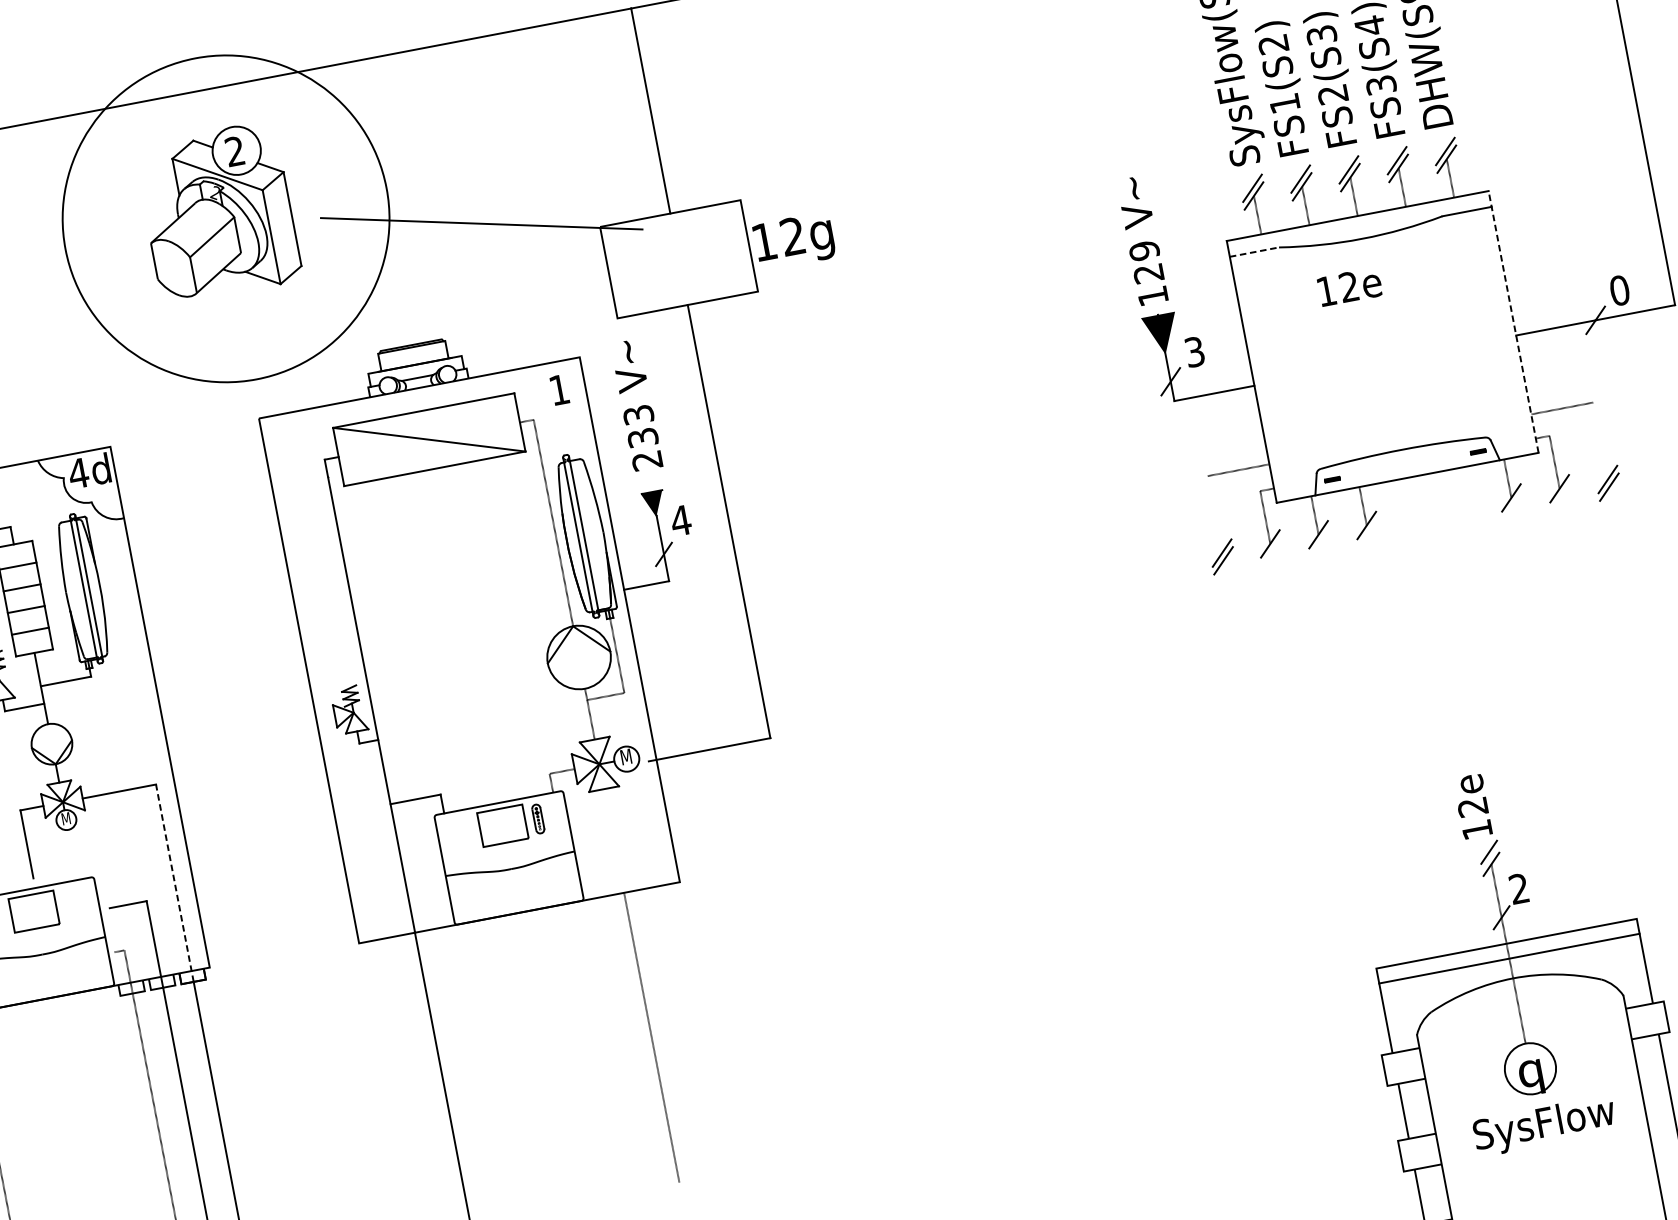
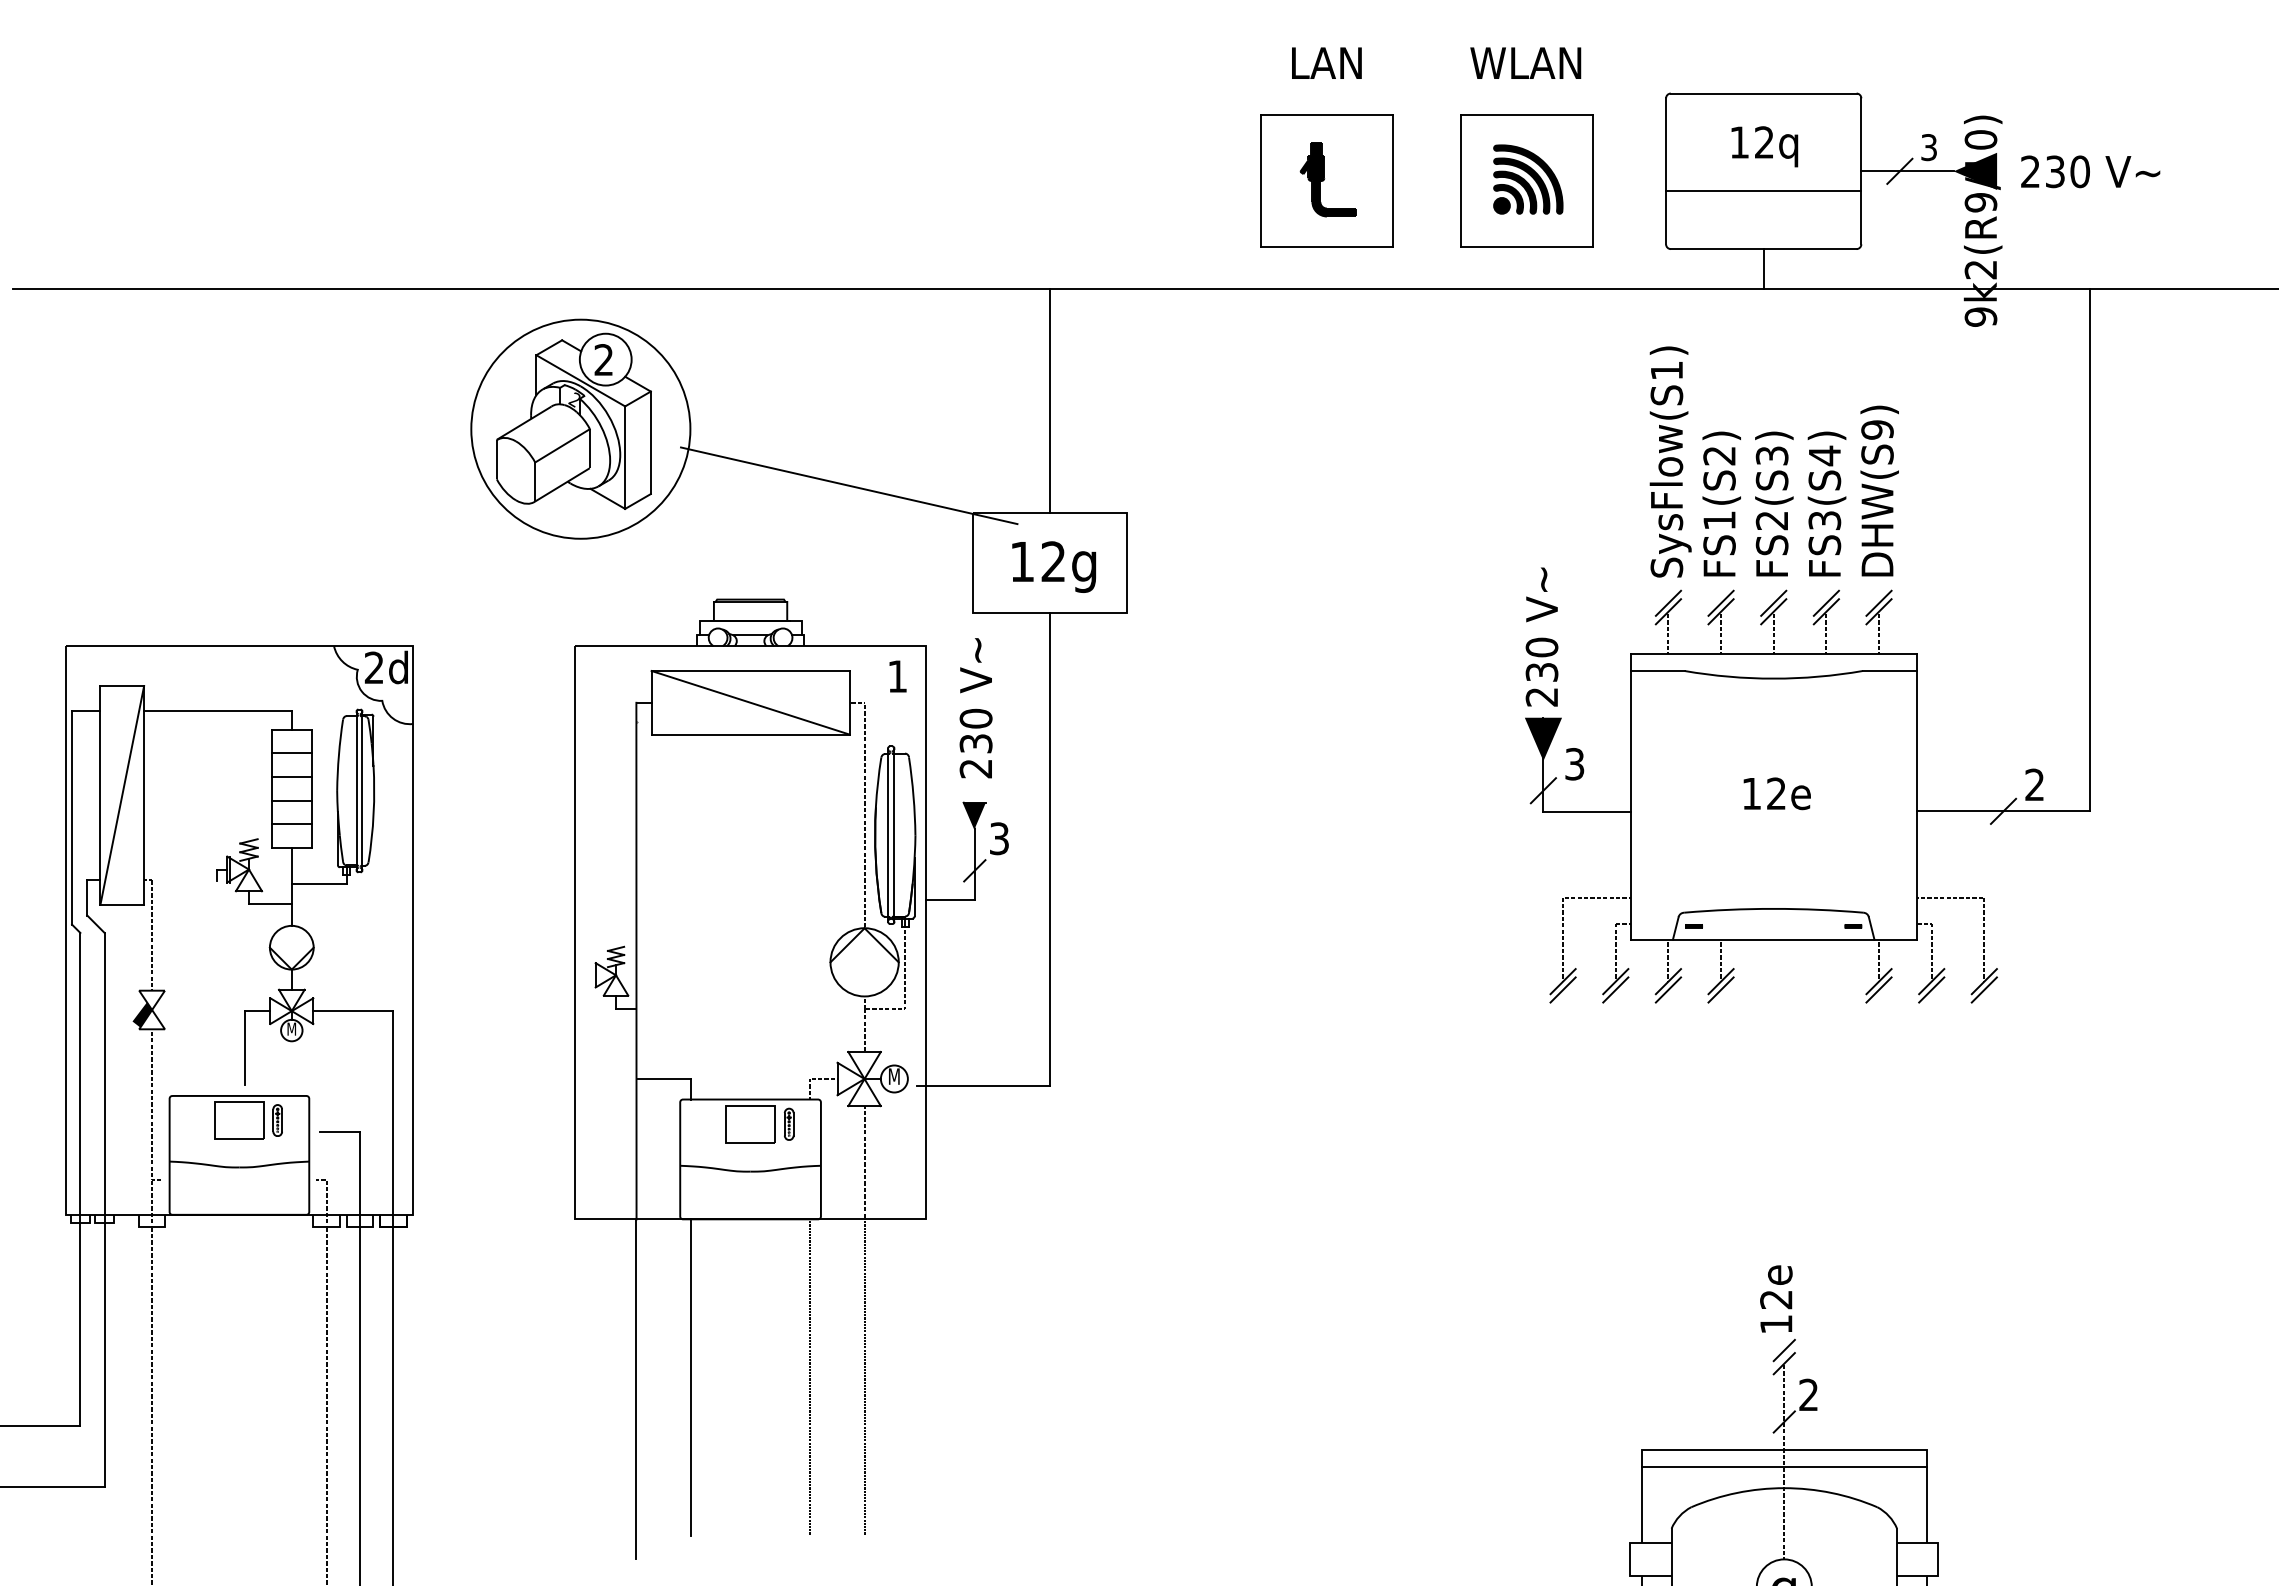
circle: (225, 218) -> (580, 428), size x0.62
text: (793, 240) -> (1053, 566), moved
line: (1254, 251) -> (1657, 670), dashed -> solid
text: (1148, 272) -> (1541, 671), 129 -> 230
text: (1349, 286) -> (1776, 793), moved
text: (1619, 290) -> (2034, 784), 0 -> 2
line: (1513, 321) -> (1916, 796), dashed -> solid
text: (638, 414) -> (975, 718), 233 -> 230
line: (1600, 440) -> (1984, 939), added
text: (78, 473) -> (374, 667), 4d -> 2d
line: (1560, 496) -> (1931, 989), added
line: (1512, 505) -> (1878, 989), added
line: (1215, 514) -> (1563, 939), added
text: (680, 520) -> (999, 838), 4 -> 3
line: (1367, 532) -> (1720, 989), added
line: (1320, 541) -> (1668, 989), added
line: (1271, 551) -> (1615, 989), added
line: (613, 840) -> (864, 1162), added
line: (174, 882) -> (393, 1118), dashed -> solid
part: (69, 904) -> (277, 1120), added
line: (601, 1046) -> (810, 1376), added
line: (493, 1067) -> (691, 1377), added

